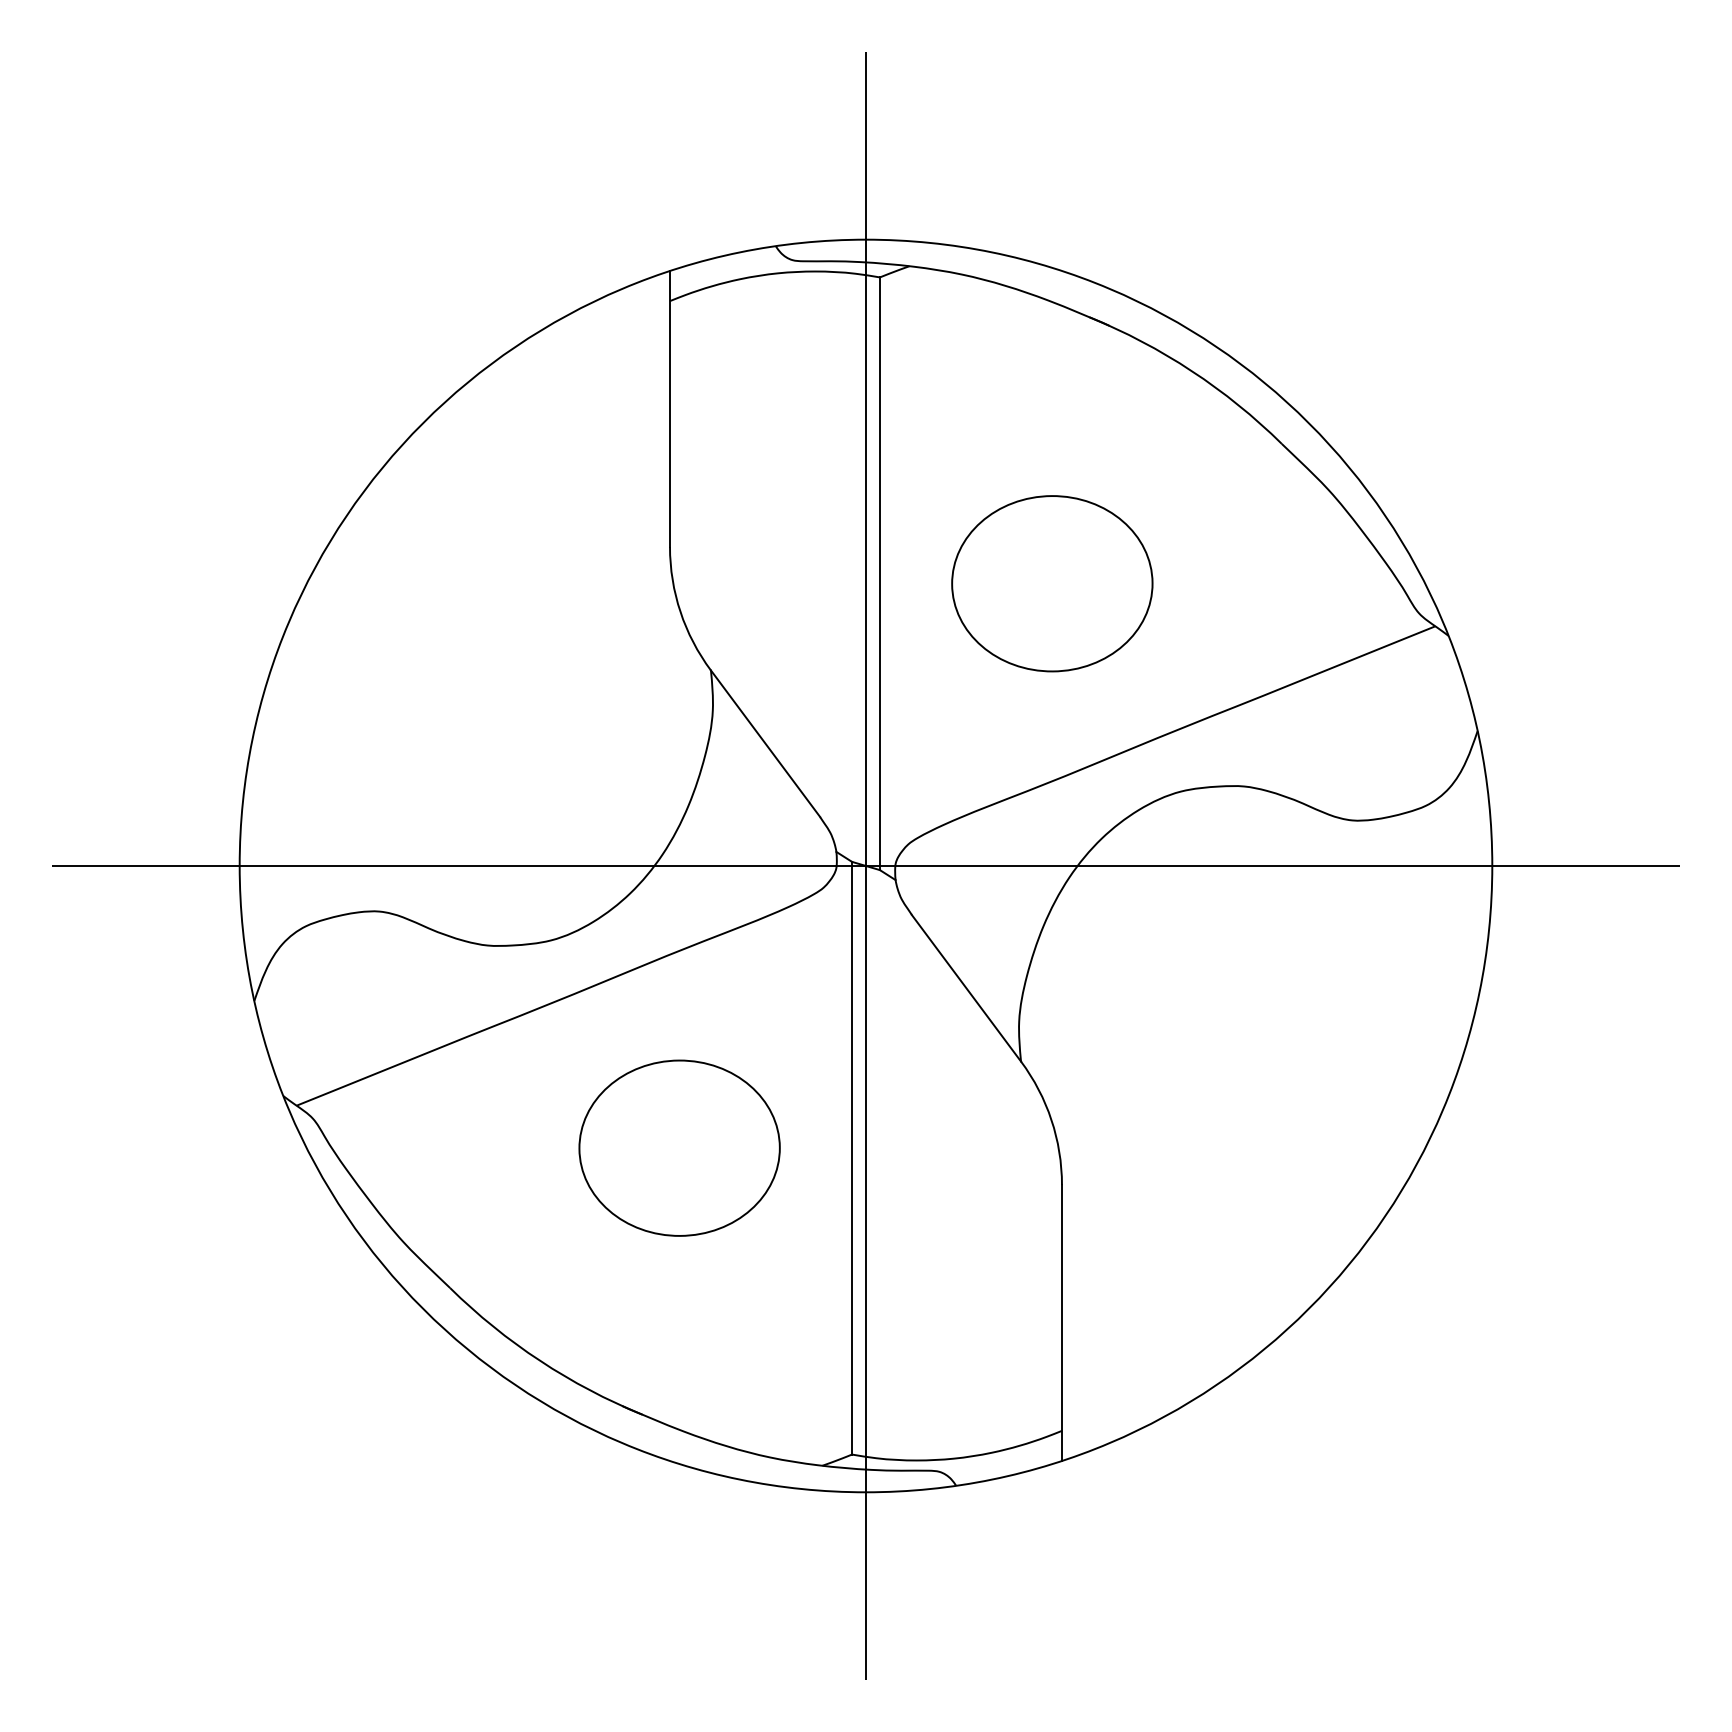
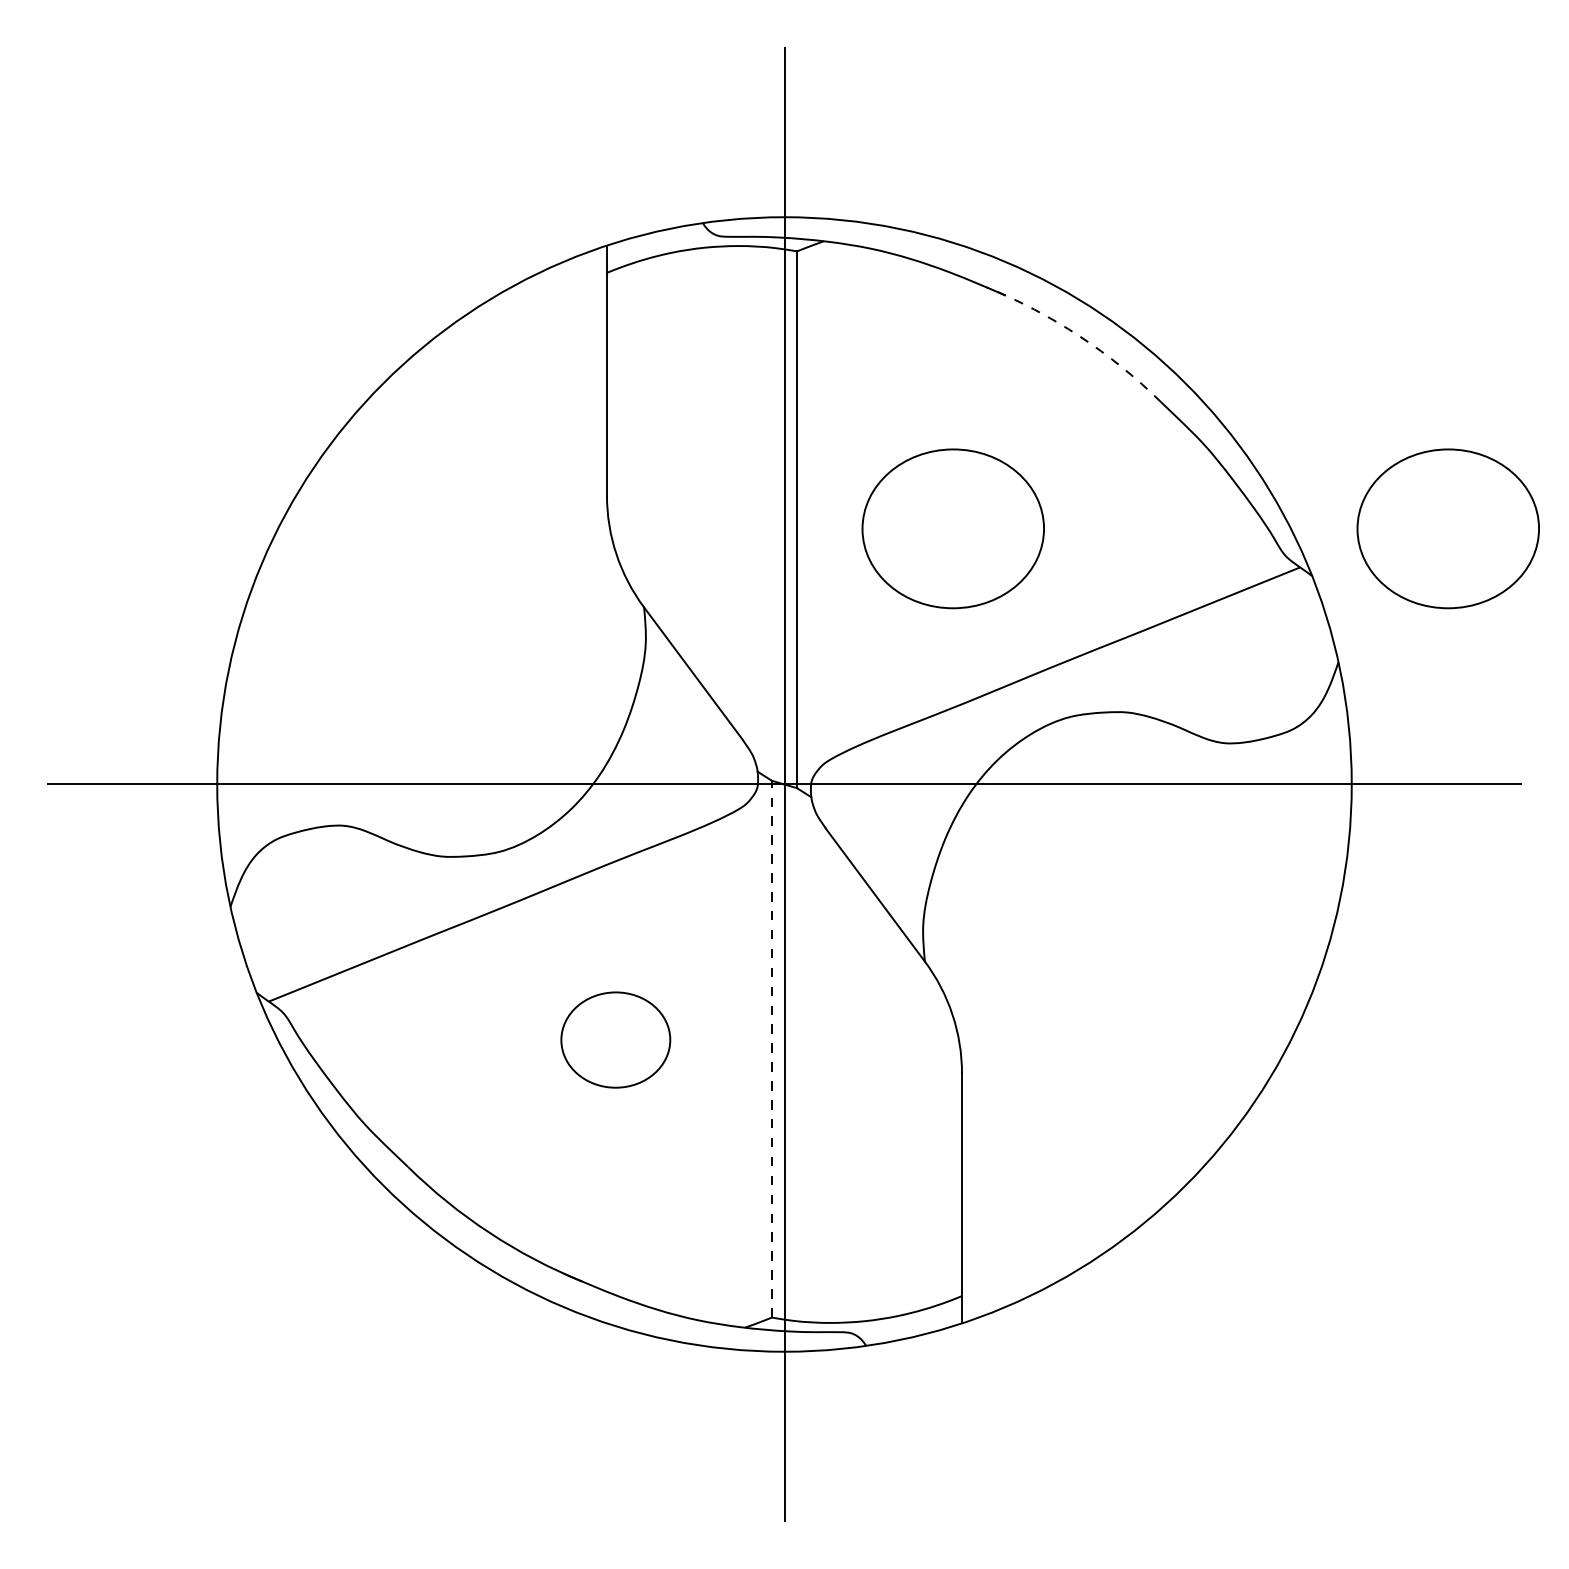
arc: (1191, 371) -> (1079, 336), solid -> dashed
part: (1598, 583) -> (1447, 528), added
part: (679, 1147) -> (615, 1039), size x0.6
line: (851, 1157) -> (771, 1048), solid -> dashed

